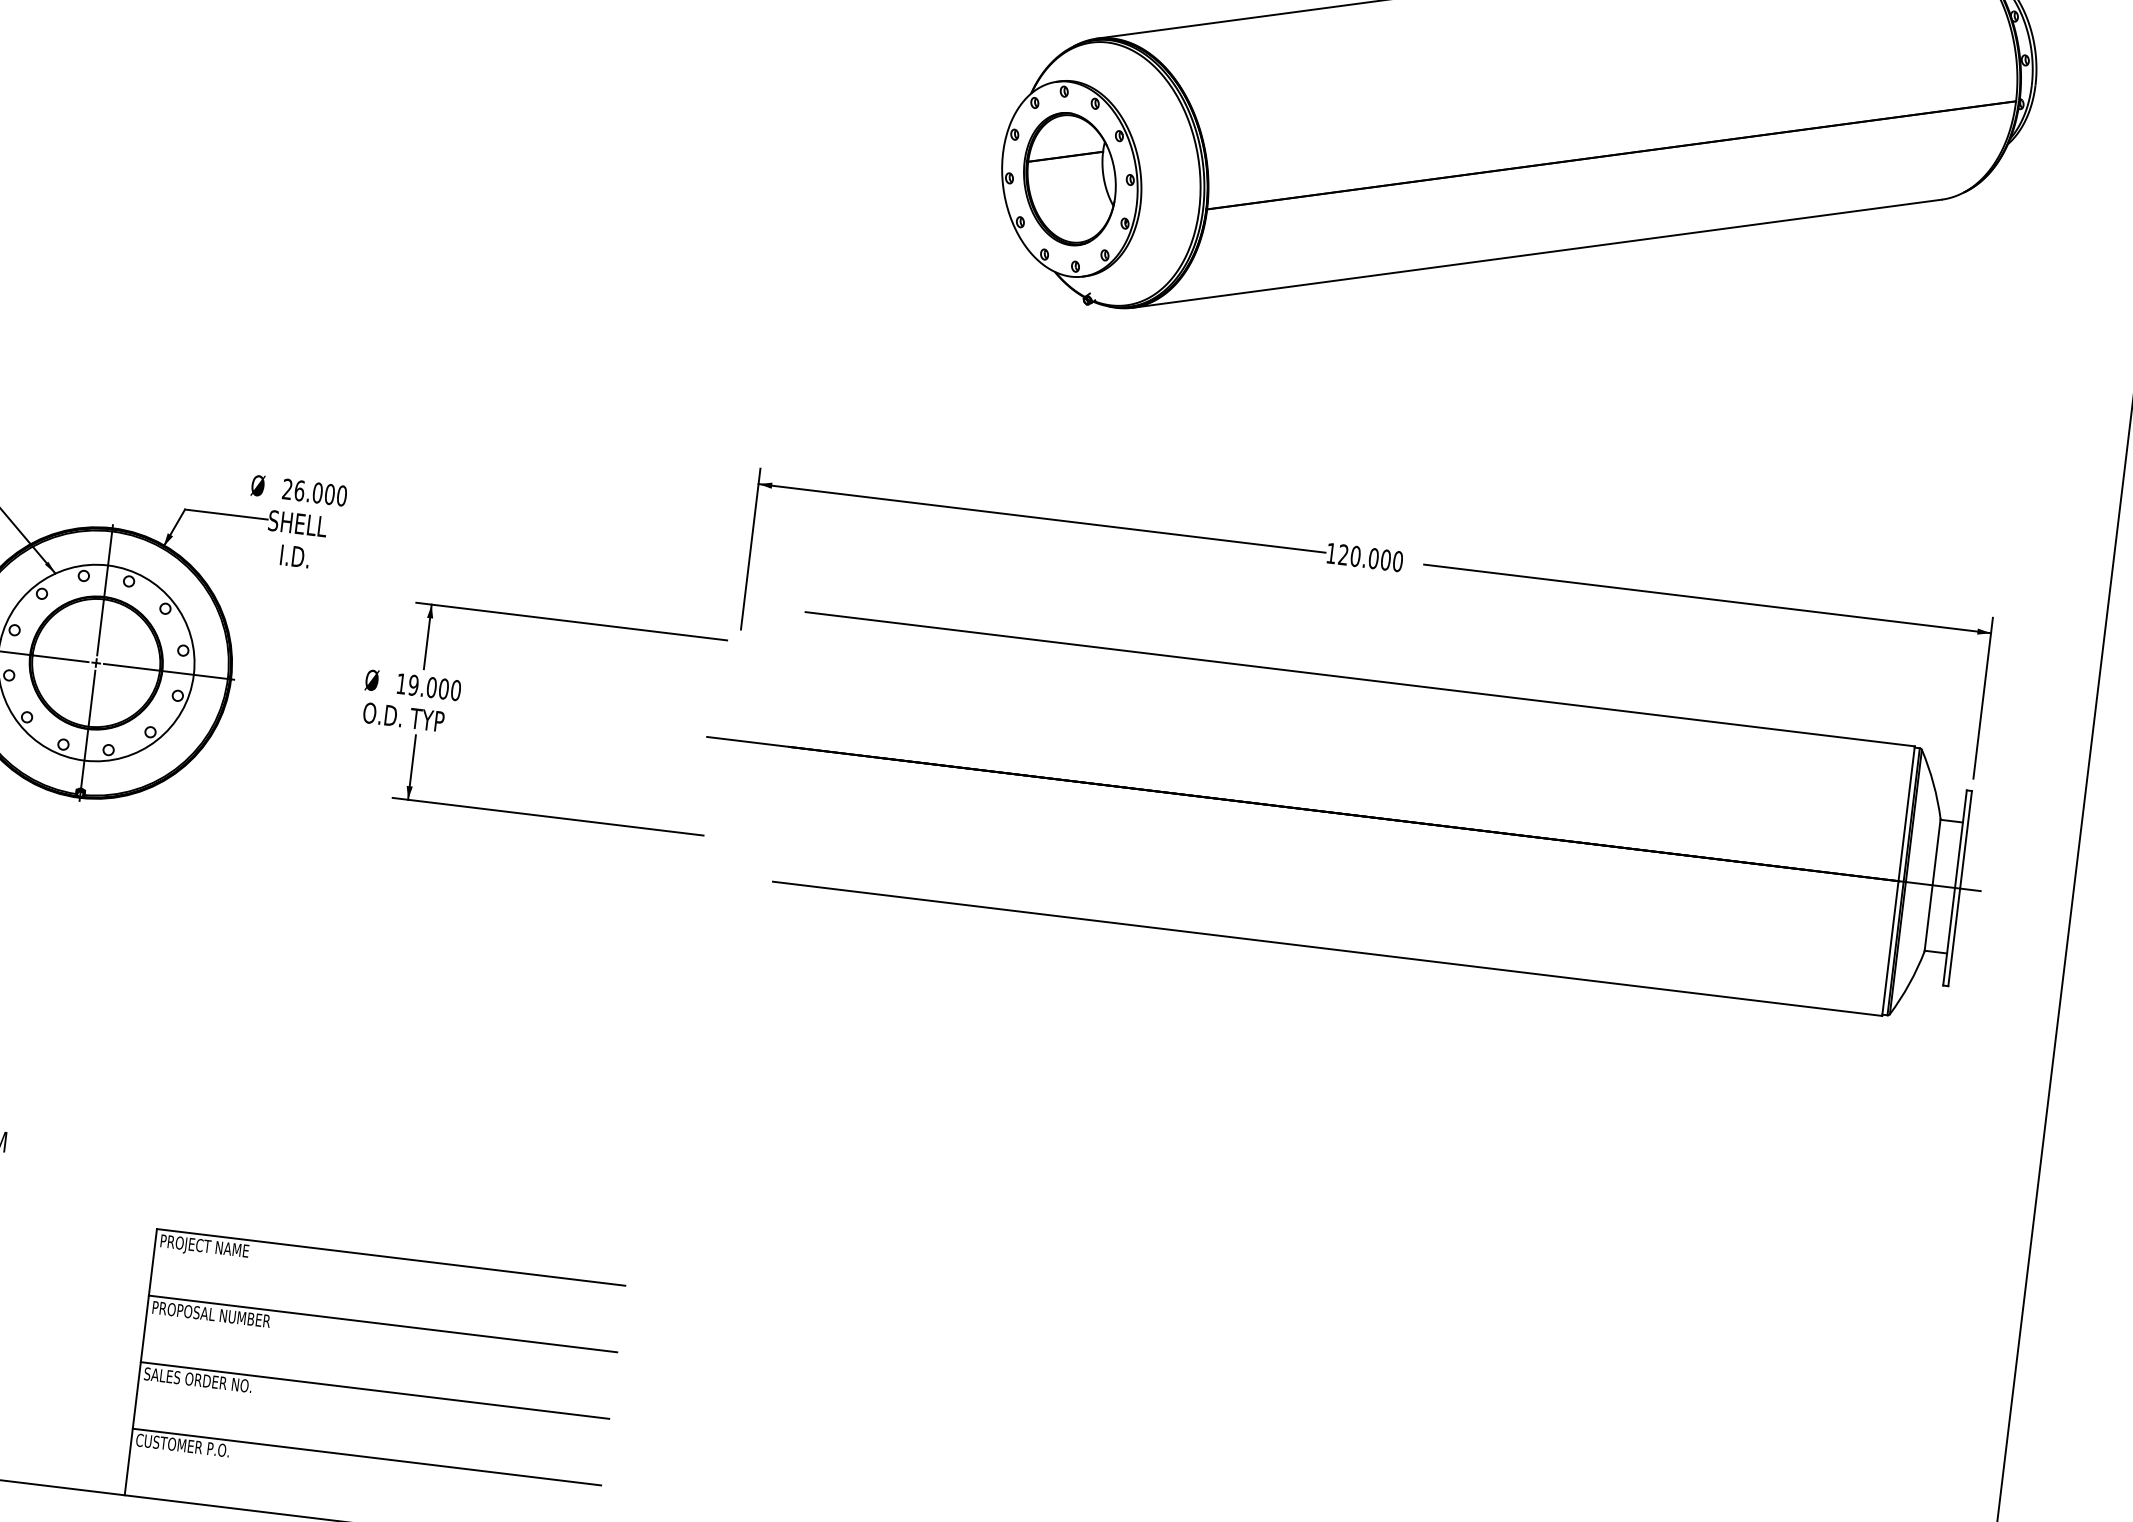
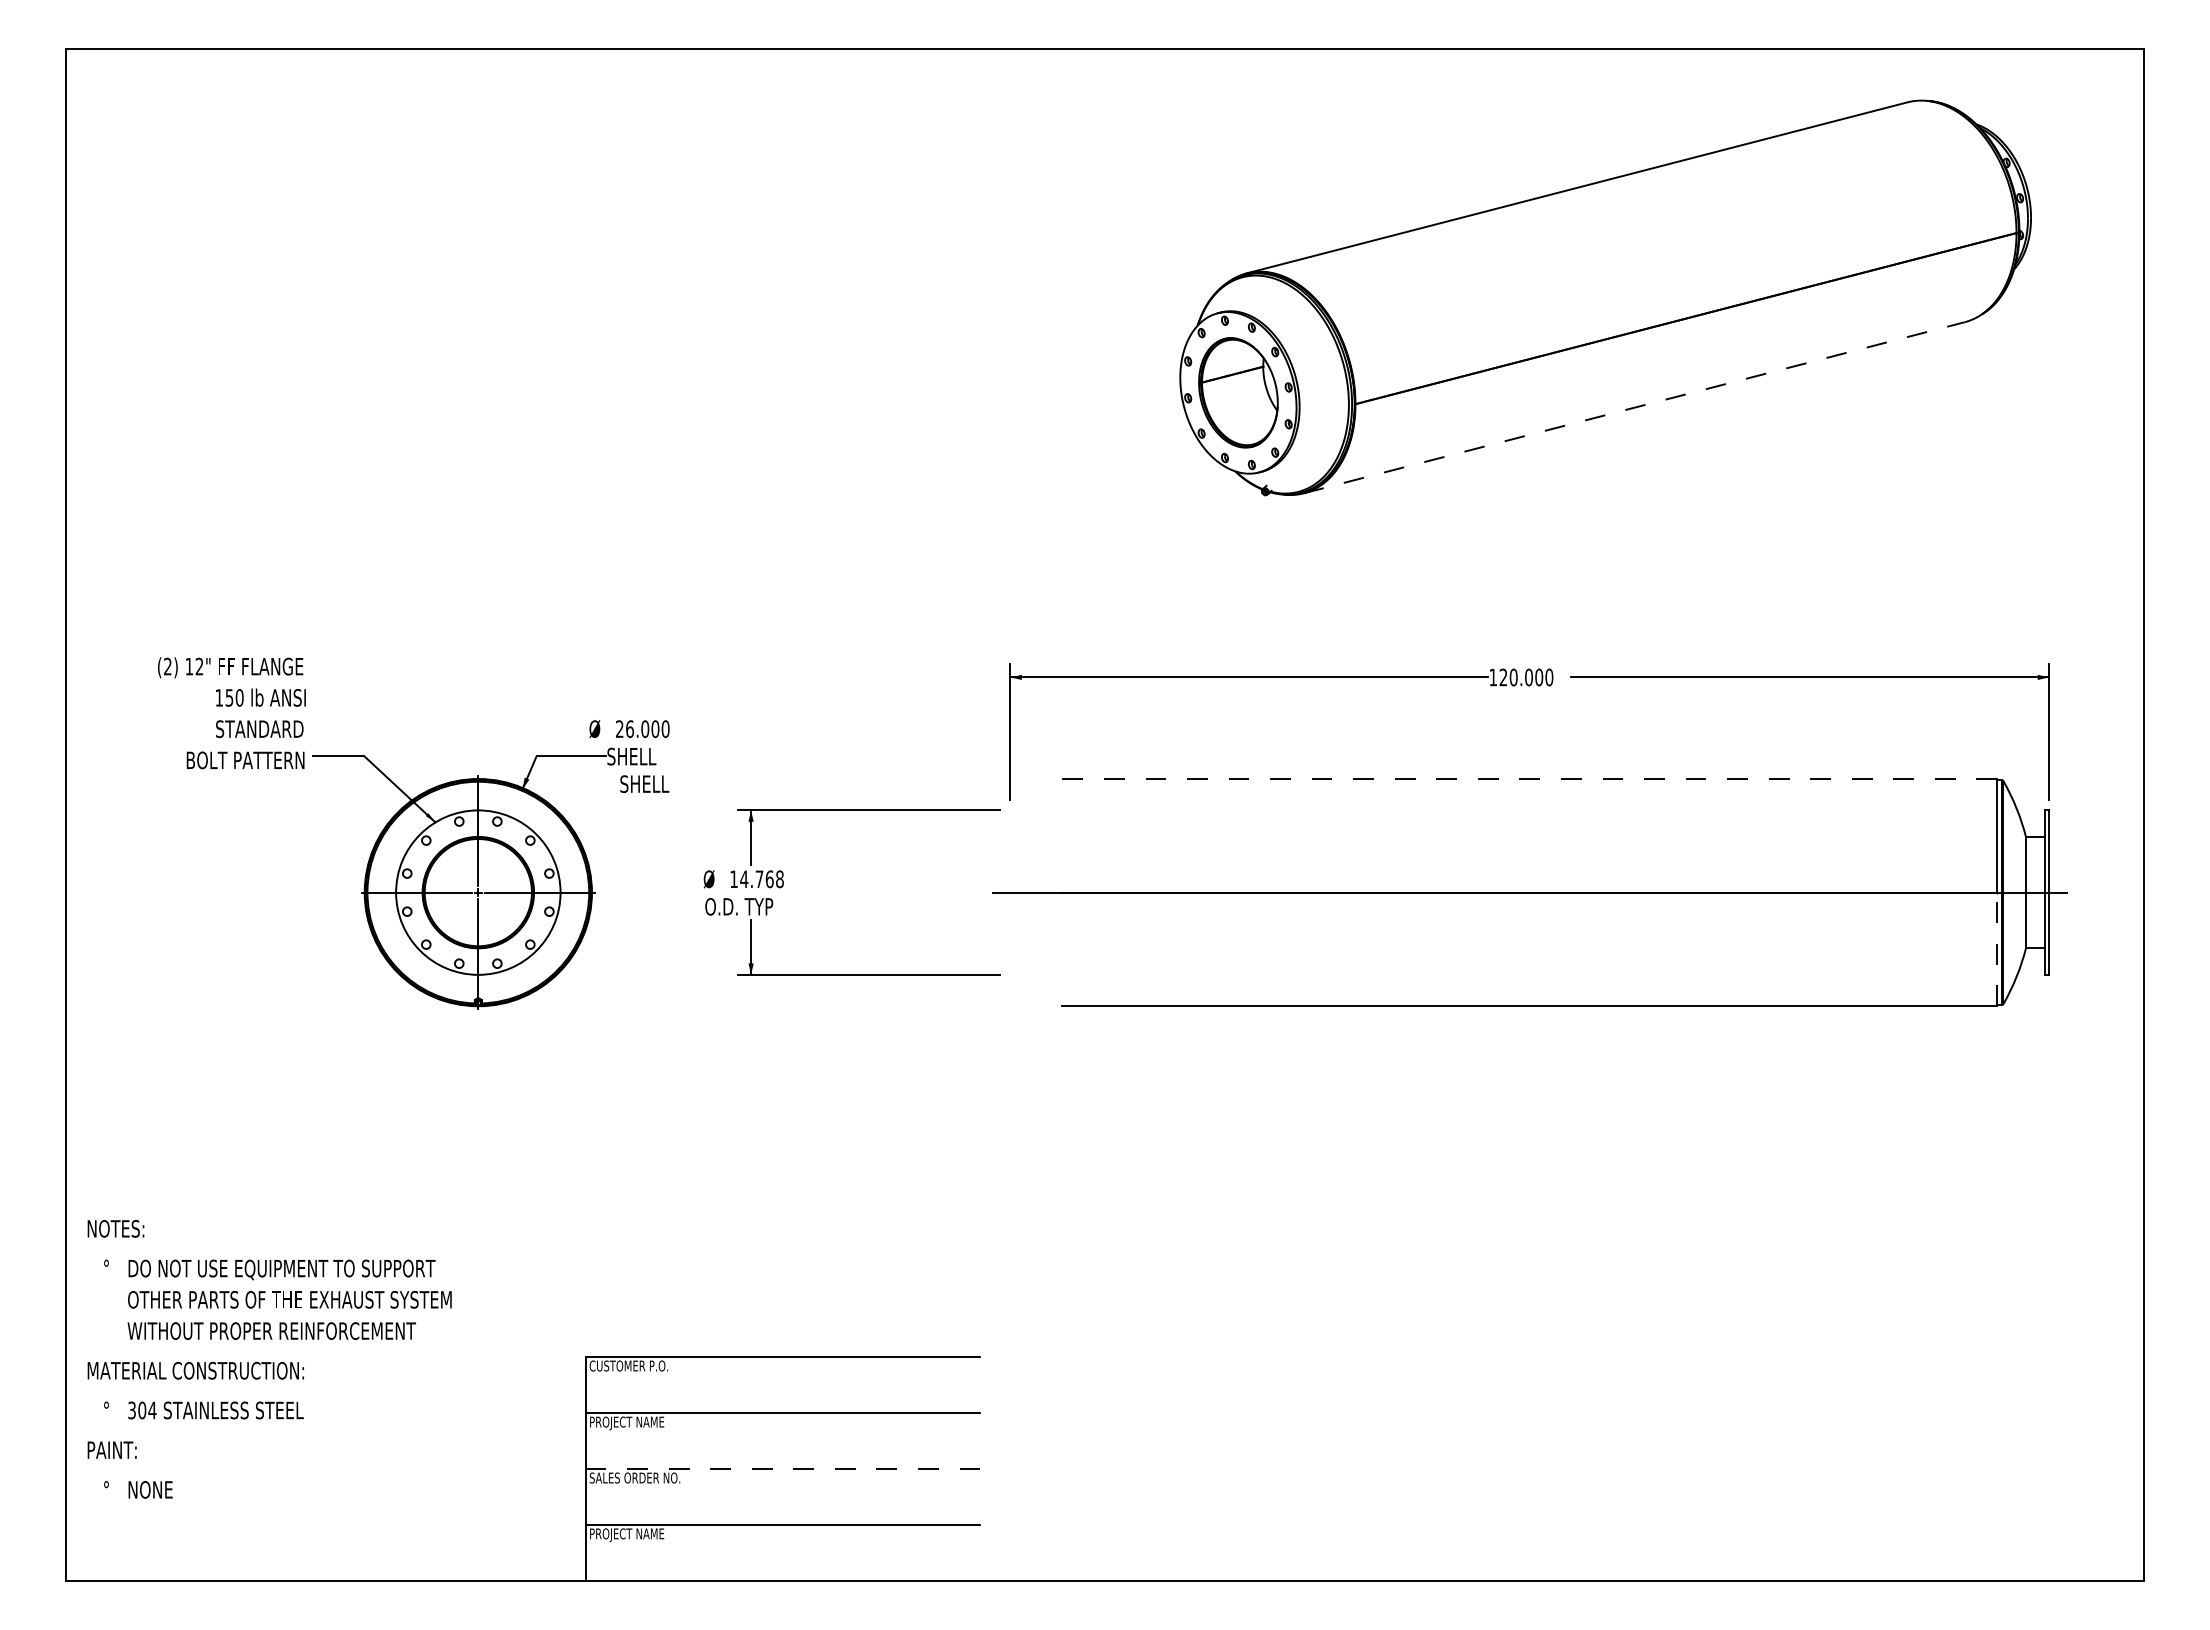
line: (1537, 253) -> (1634, 407), solid -> dashed
text: (308, 558) -> (644, 784), I.D. -> SHELL
line: (1359, 679) -> (1529, 779), solid -> dashed
text: (434, 688) -> (761, 879), 19.000 -> 14.768
line: (1890, 948) -> (1997, 949), solid -> dashed
text: (206, 1248) -> (628, 1367), PROJECT NAME -> CUSTOMER P.O.
text: (221, 1317) -> (648, 1423), PROPOSAL NUMBER -> PROJECT NAME
line: (374, 1390) -> (782, 1468), solid -> dashed
text: (182, 1447) -> (628, 1535), CUSTOMER P.O. -> PROJECT NAME

